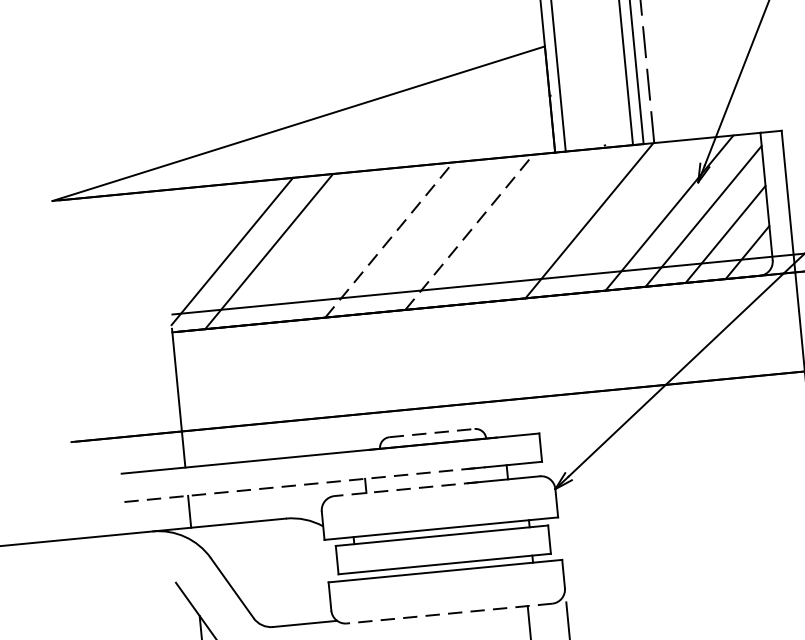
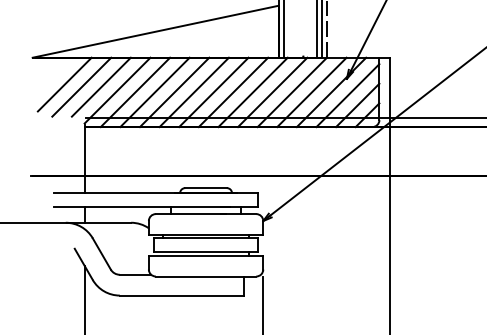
line: (628, 217) -> (311, 92), added
line: (548, 224) -> (272, 92), added
line: (508, 228) -> (252, 92), added
line: (469, 232) -> (233, 92), dashed -> solid
line: (428, 236) -> (213, 92), added
line: (389, 240) -> (194, 92), dashed -> solid
line: (348, 244) -> (174, 92), added
line: (196, 246) -> (100, 86), added
line: (308, 248) -> (154, 92), added
line: (122, 249) -> (64, 84), added
line: (157, 250) -> (81, 86), added
line: (433, 433) -> (206, 188), dashed -> solid
line: (306, 485) -> (142, 207), dashed -> solid
line: (405, 490) -> (190, 214), dashed -> solid
line: (448, 613) -> (205, 276), dashed -> solid

